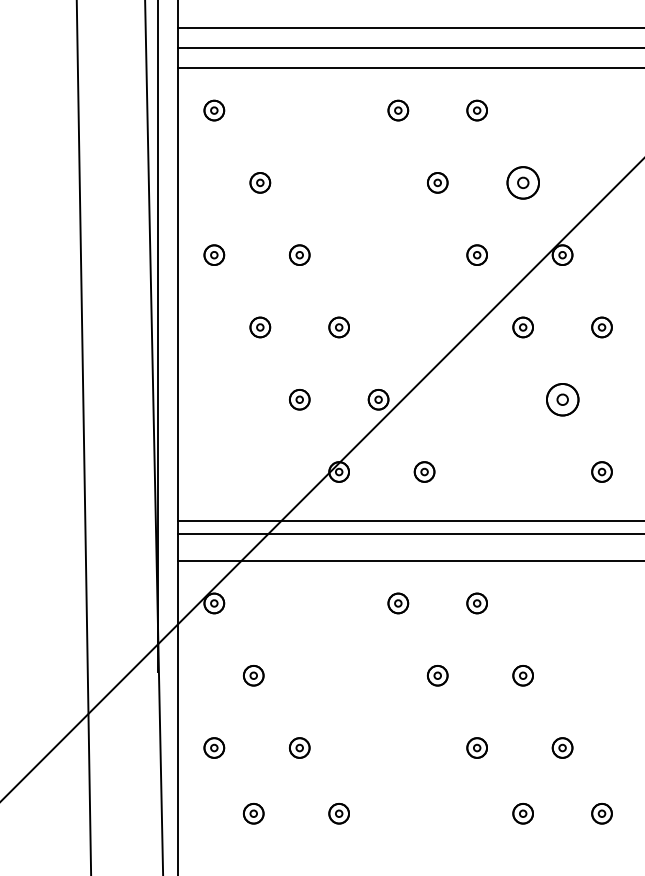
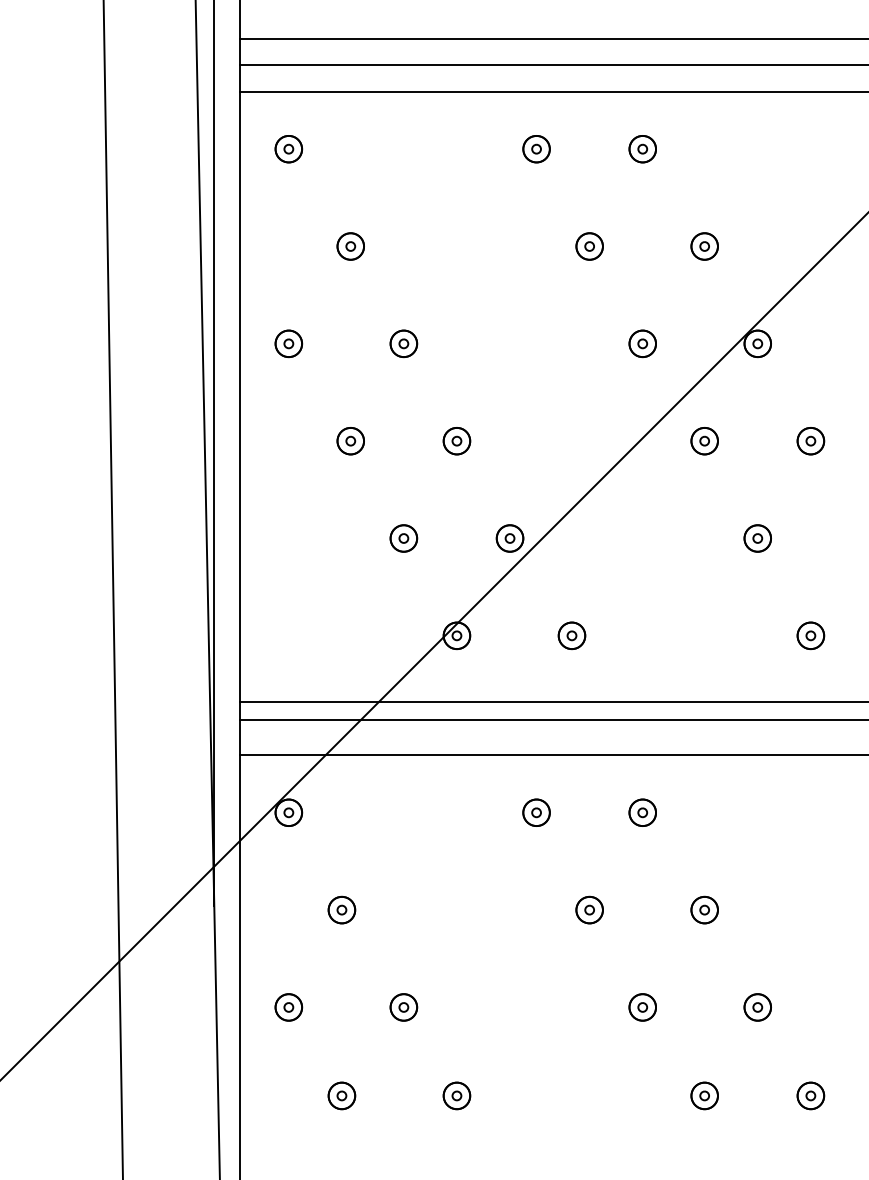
part: (523, 182) -> (704, 246), size x0.62
part: (562, 399) -> (757, 538), size x0.62

